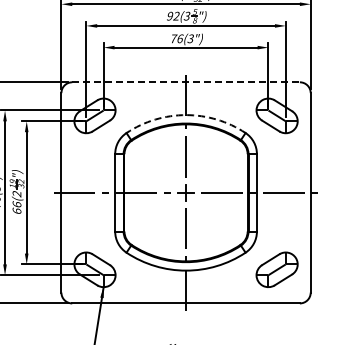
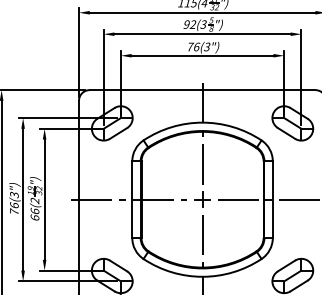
line: (186, 82) -> (202, 90), dashed -> solid
arc: (186, 115) -> (202, 123), dashed -> solid

